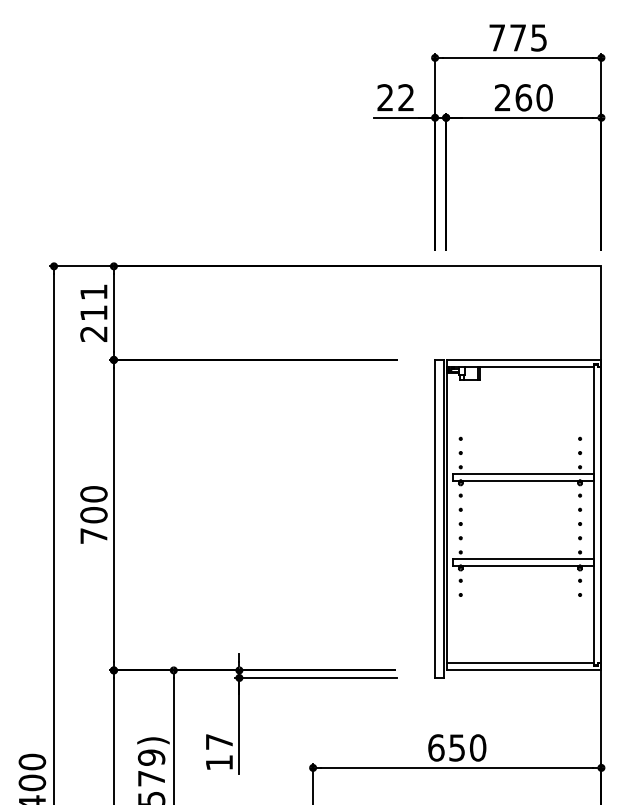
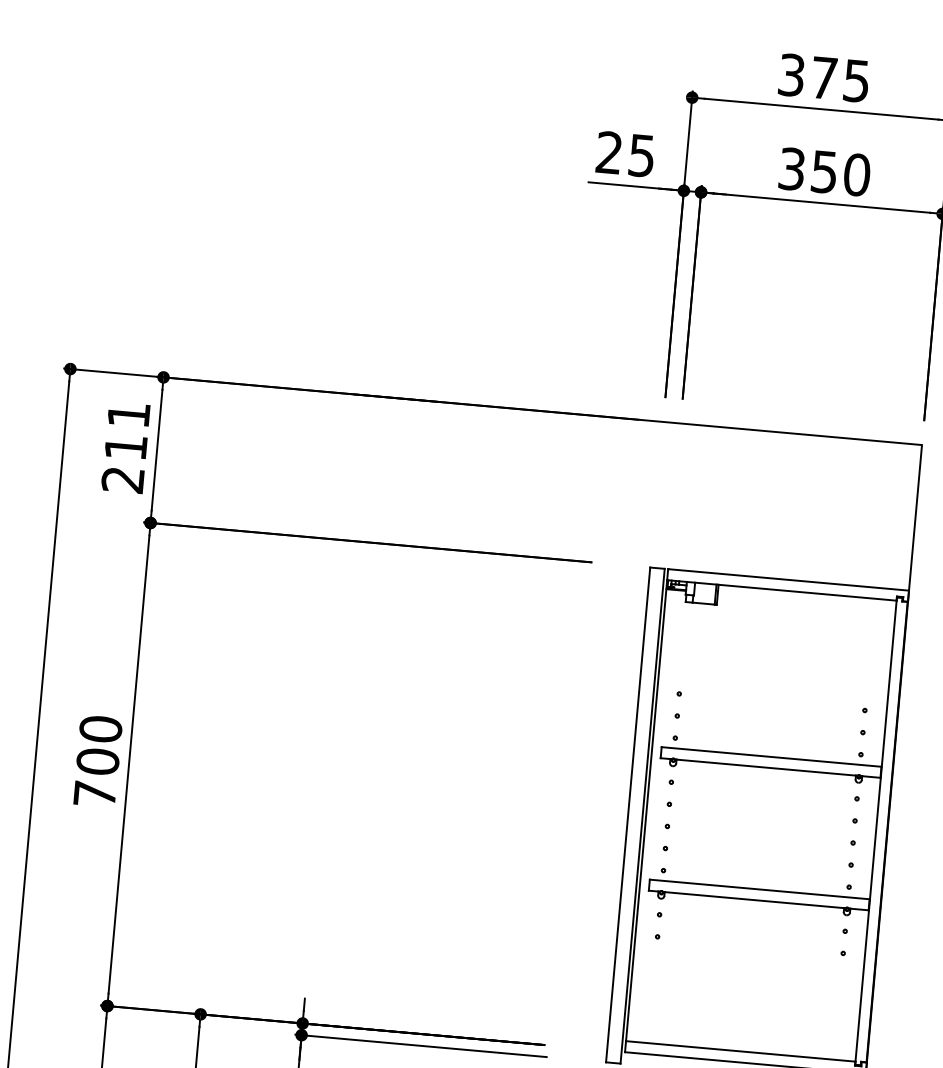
text: (497, 37) -> (792, 74), 775 -> 375
text: (405, 97) -> (640, 155), 22 -> 25
text: (513, 97) -> (808, 170), 260 -> 350

